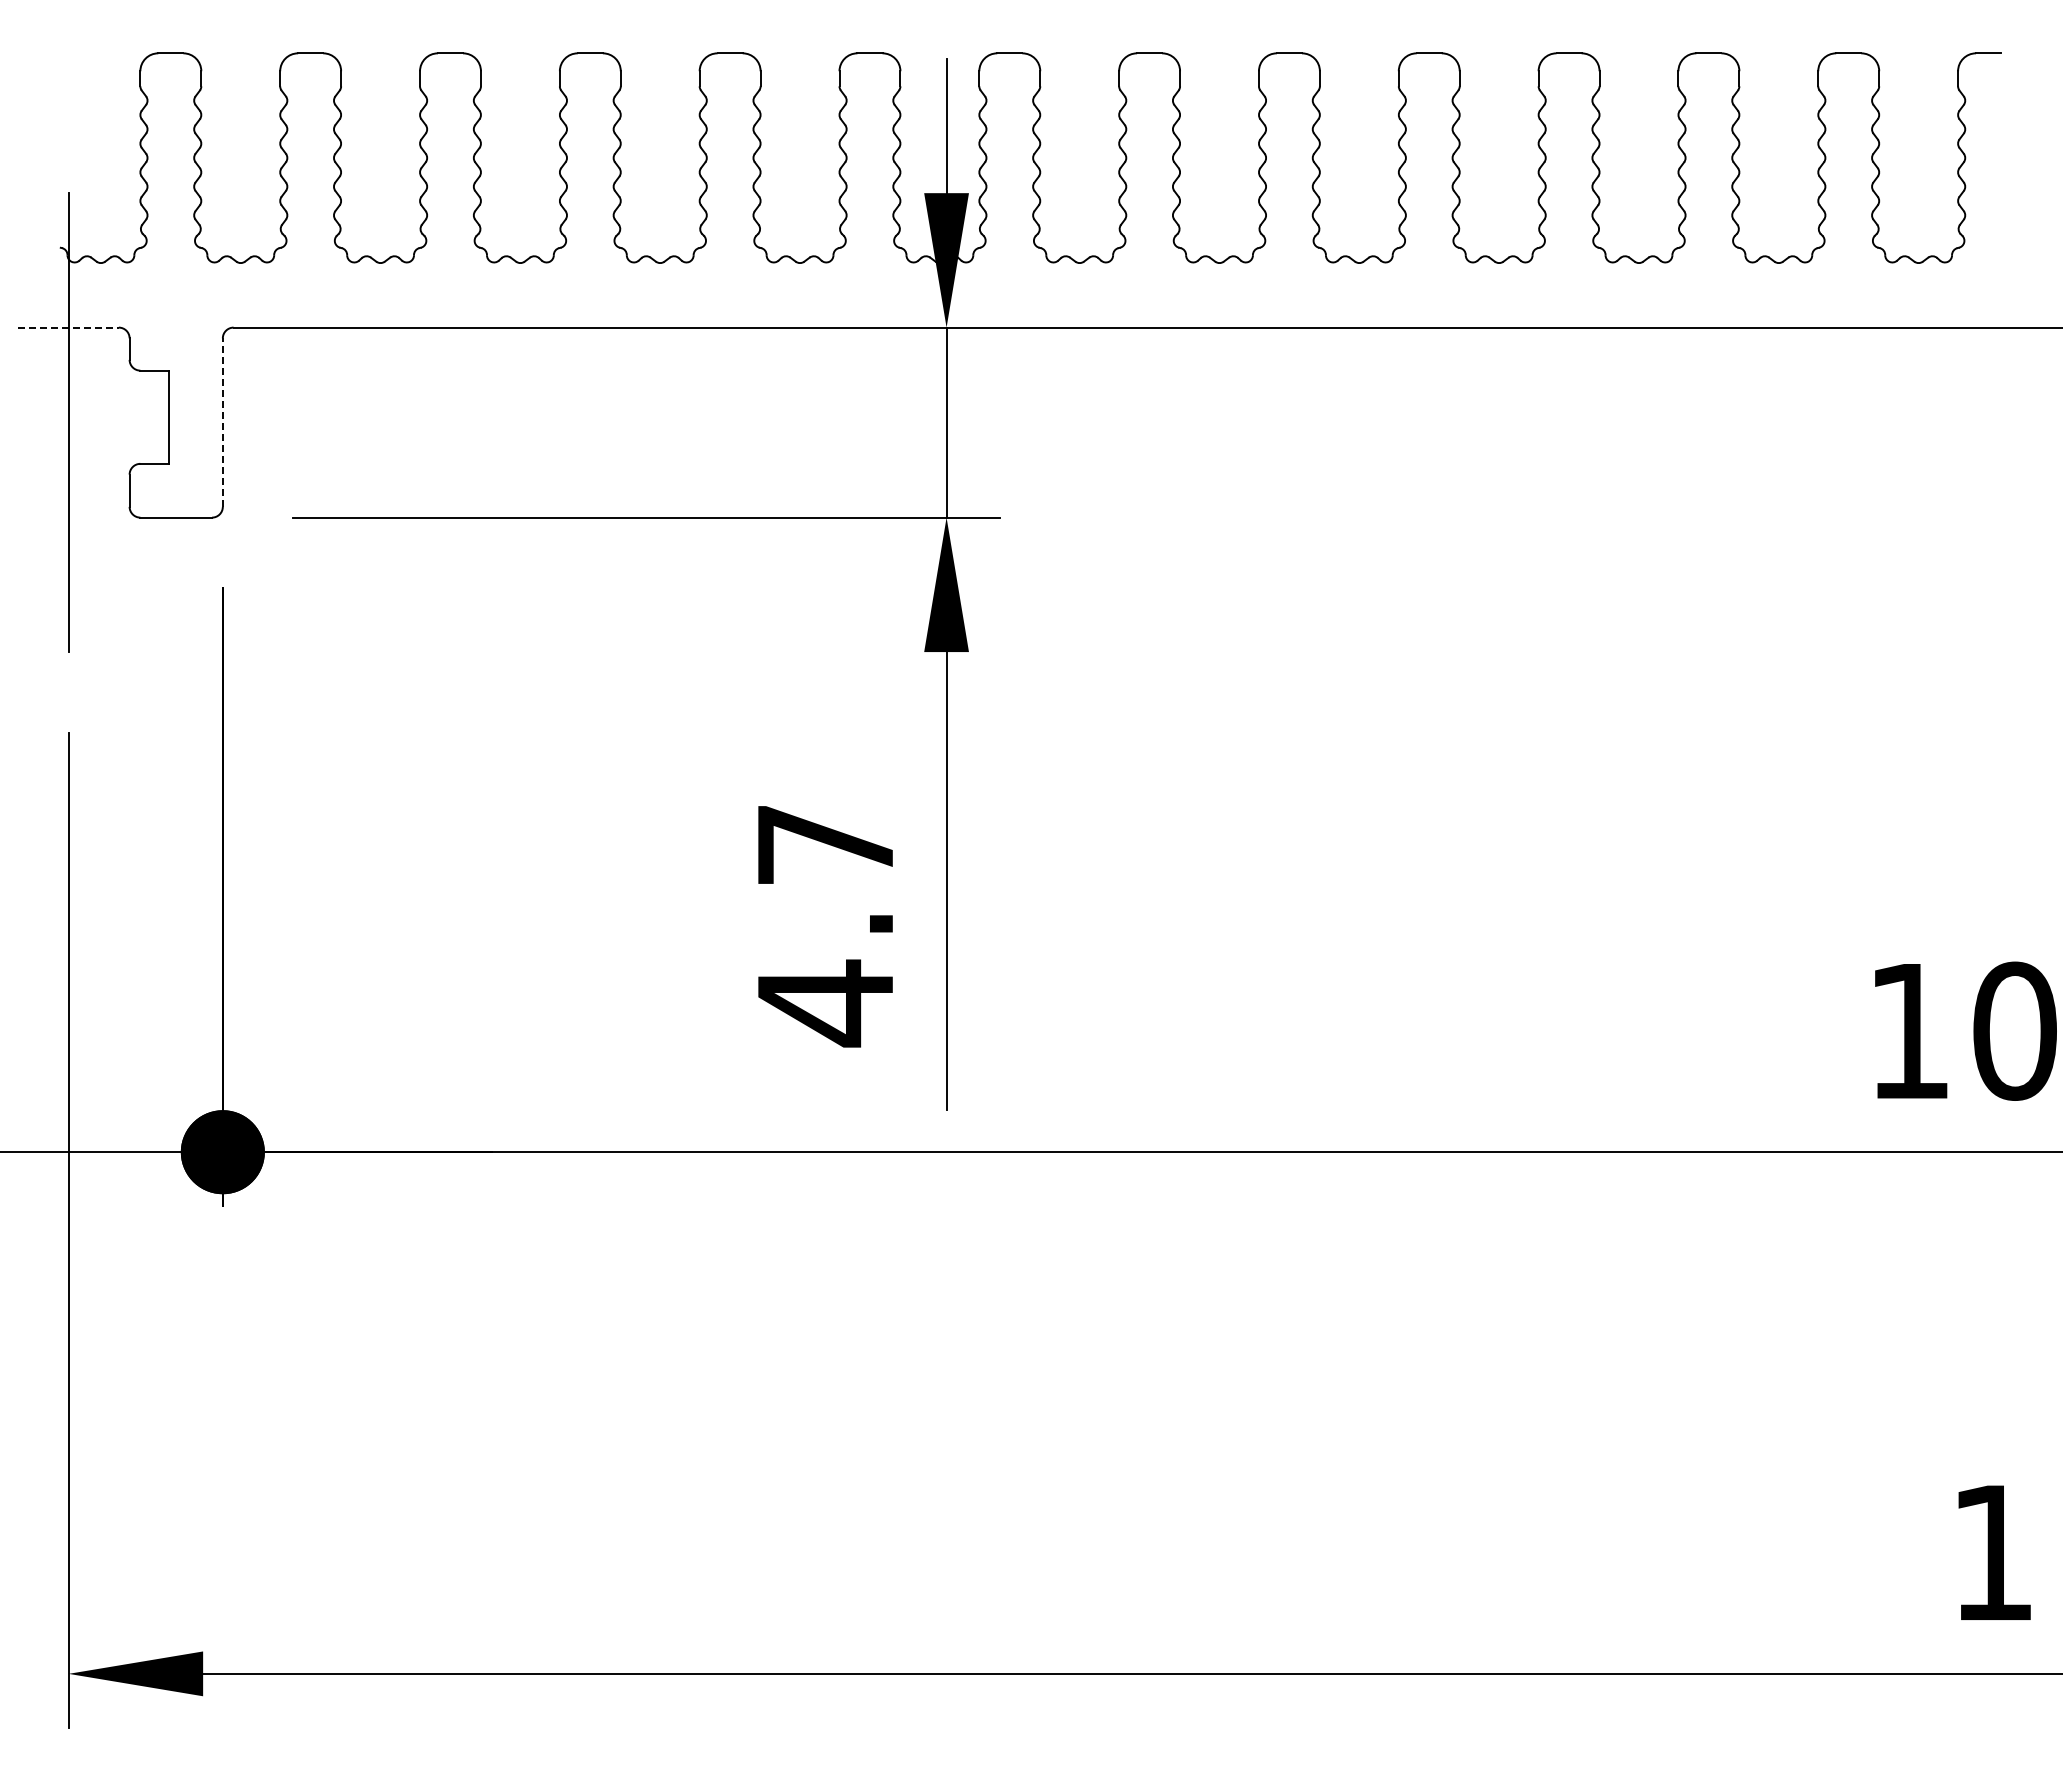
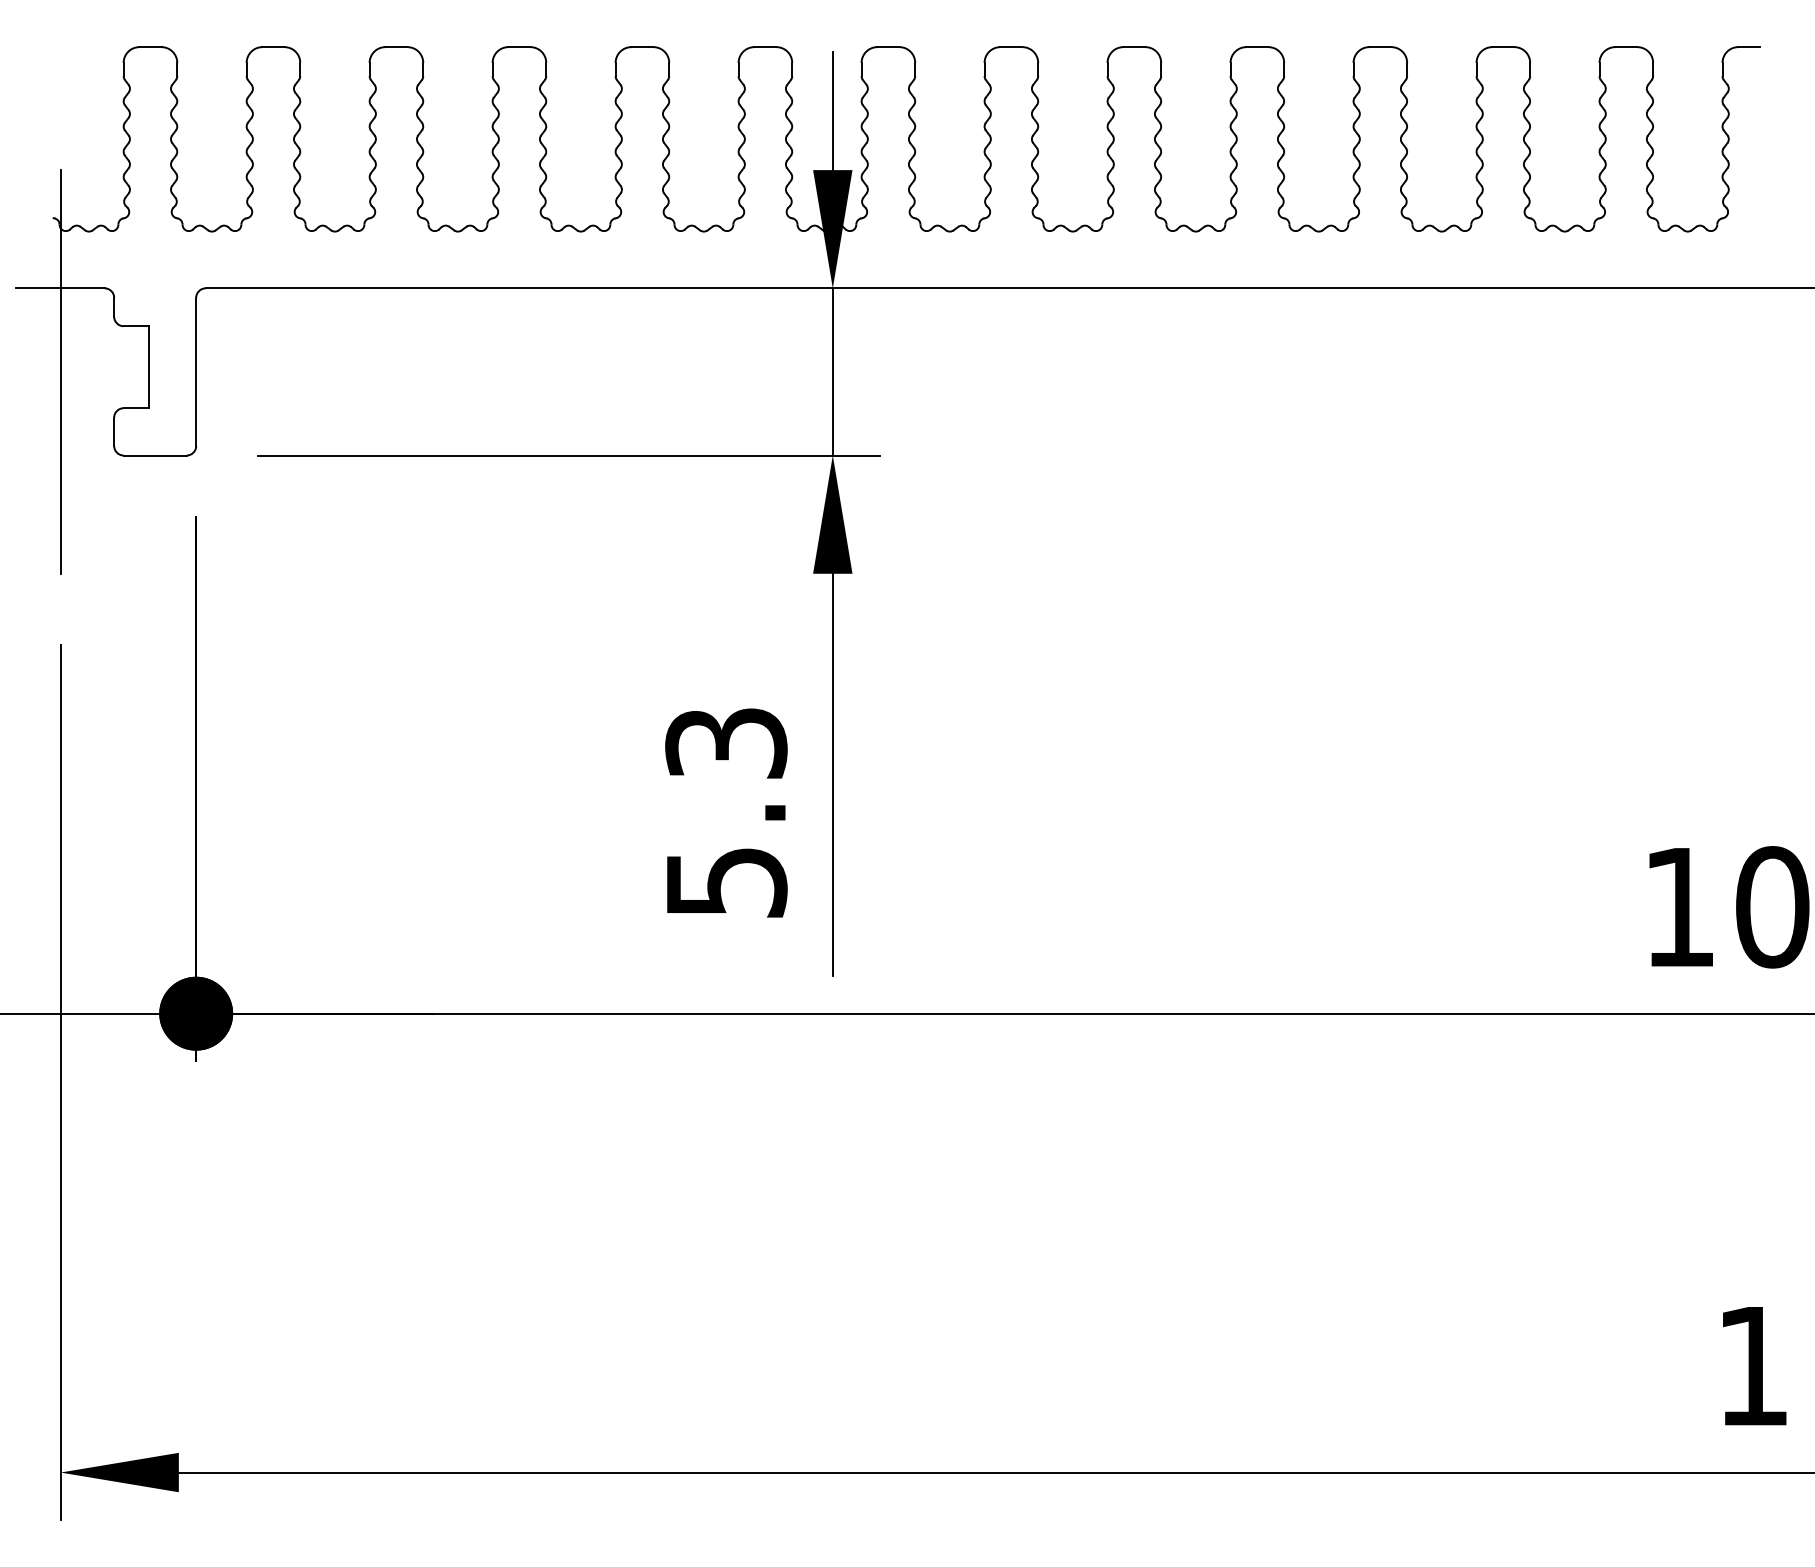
line: (69, 327) -> (61, 288), dashed -> solid
line: (222, 422) -> (195, 371), dashed -> solid
text: (825, 926) -> (726, 815), 4.7 -> 5.3

